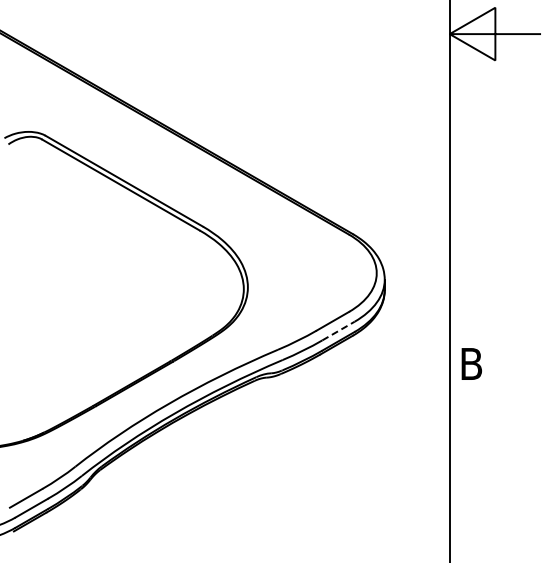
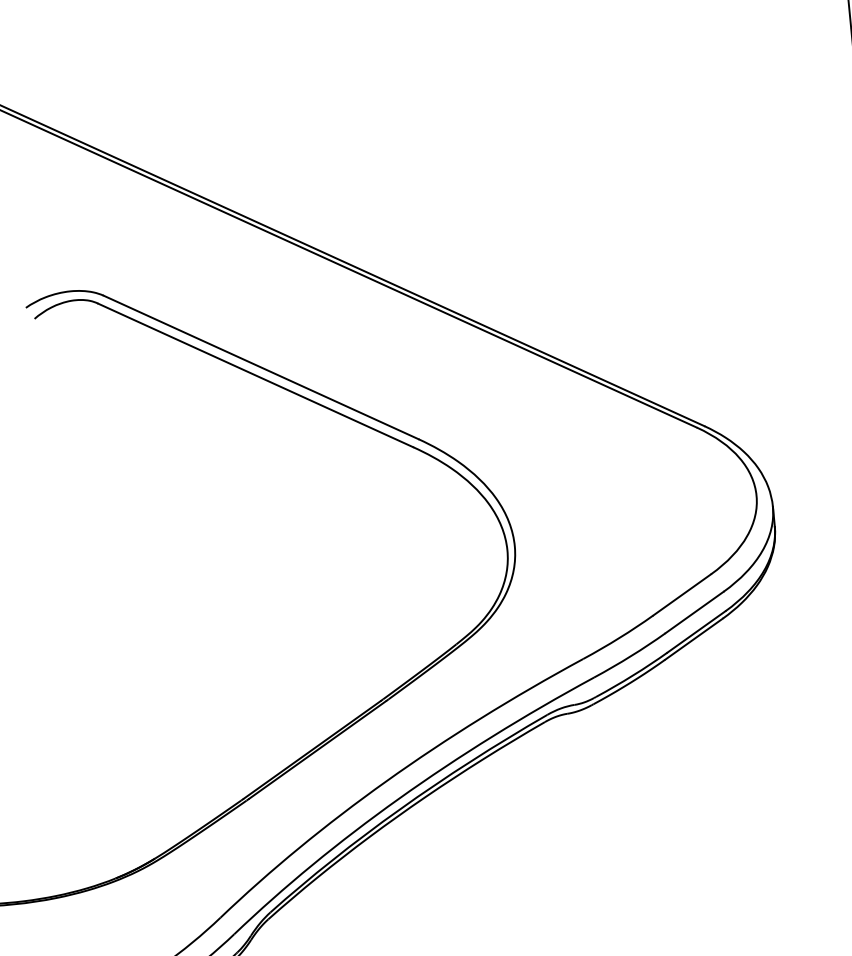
line: (338, 331) -> (694, 613), dashed -> solid

